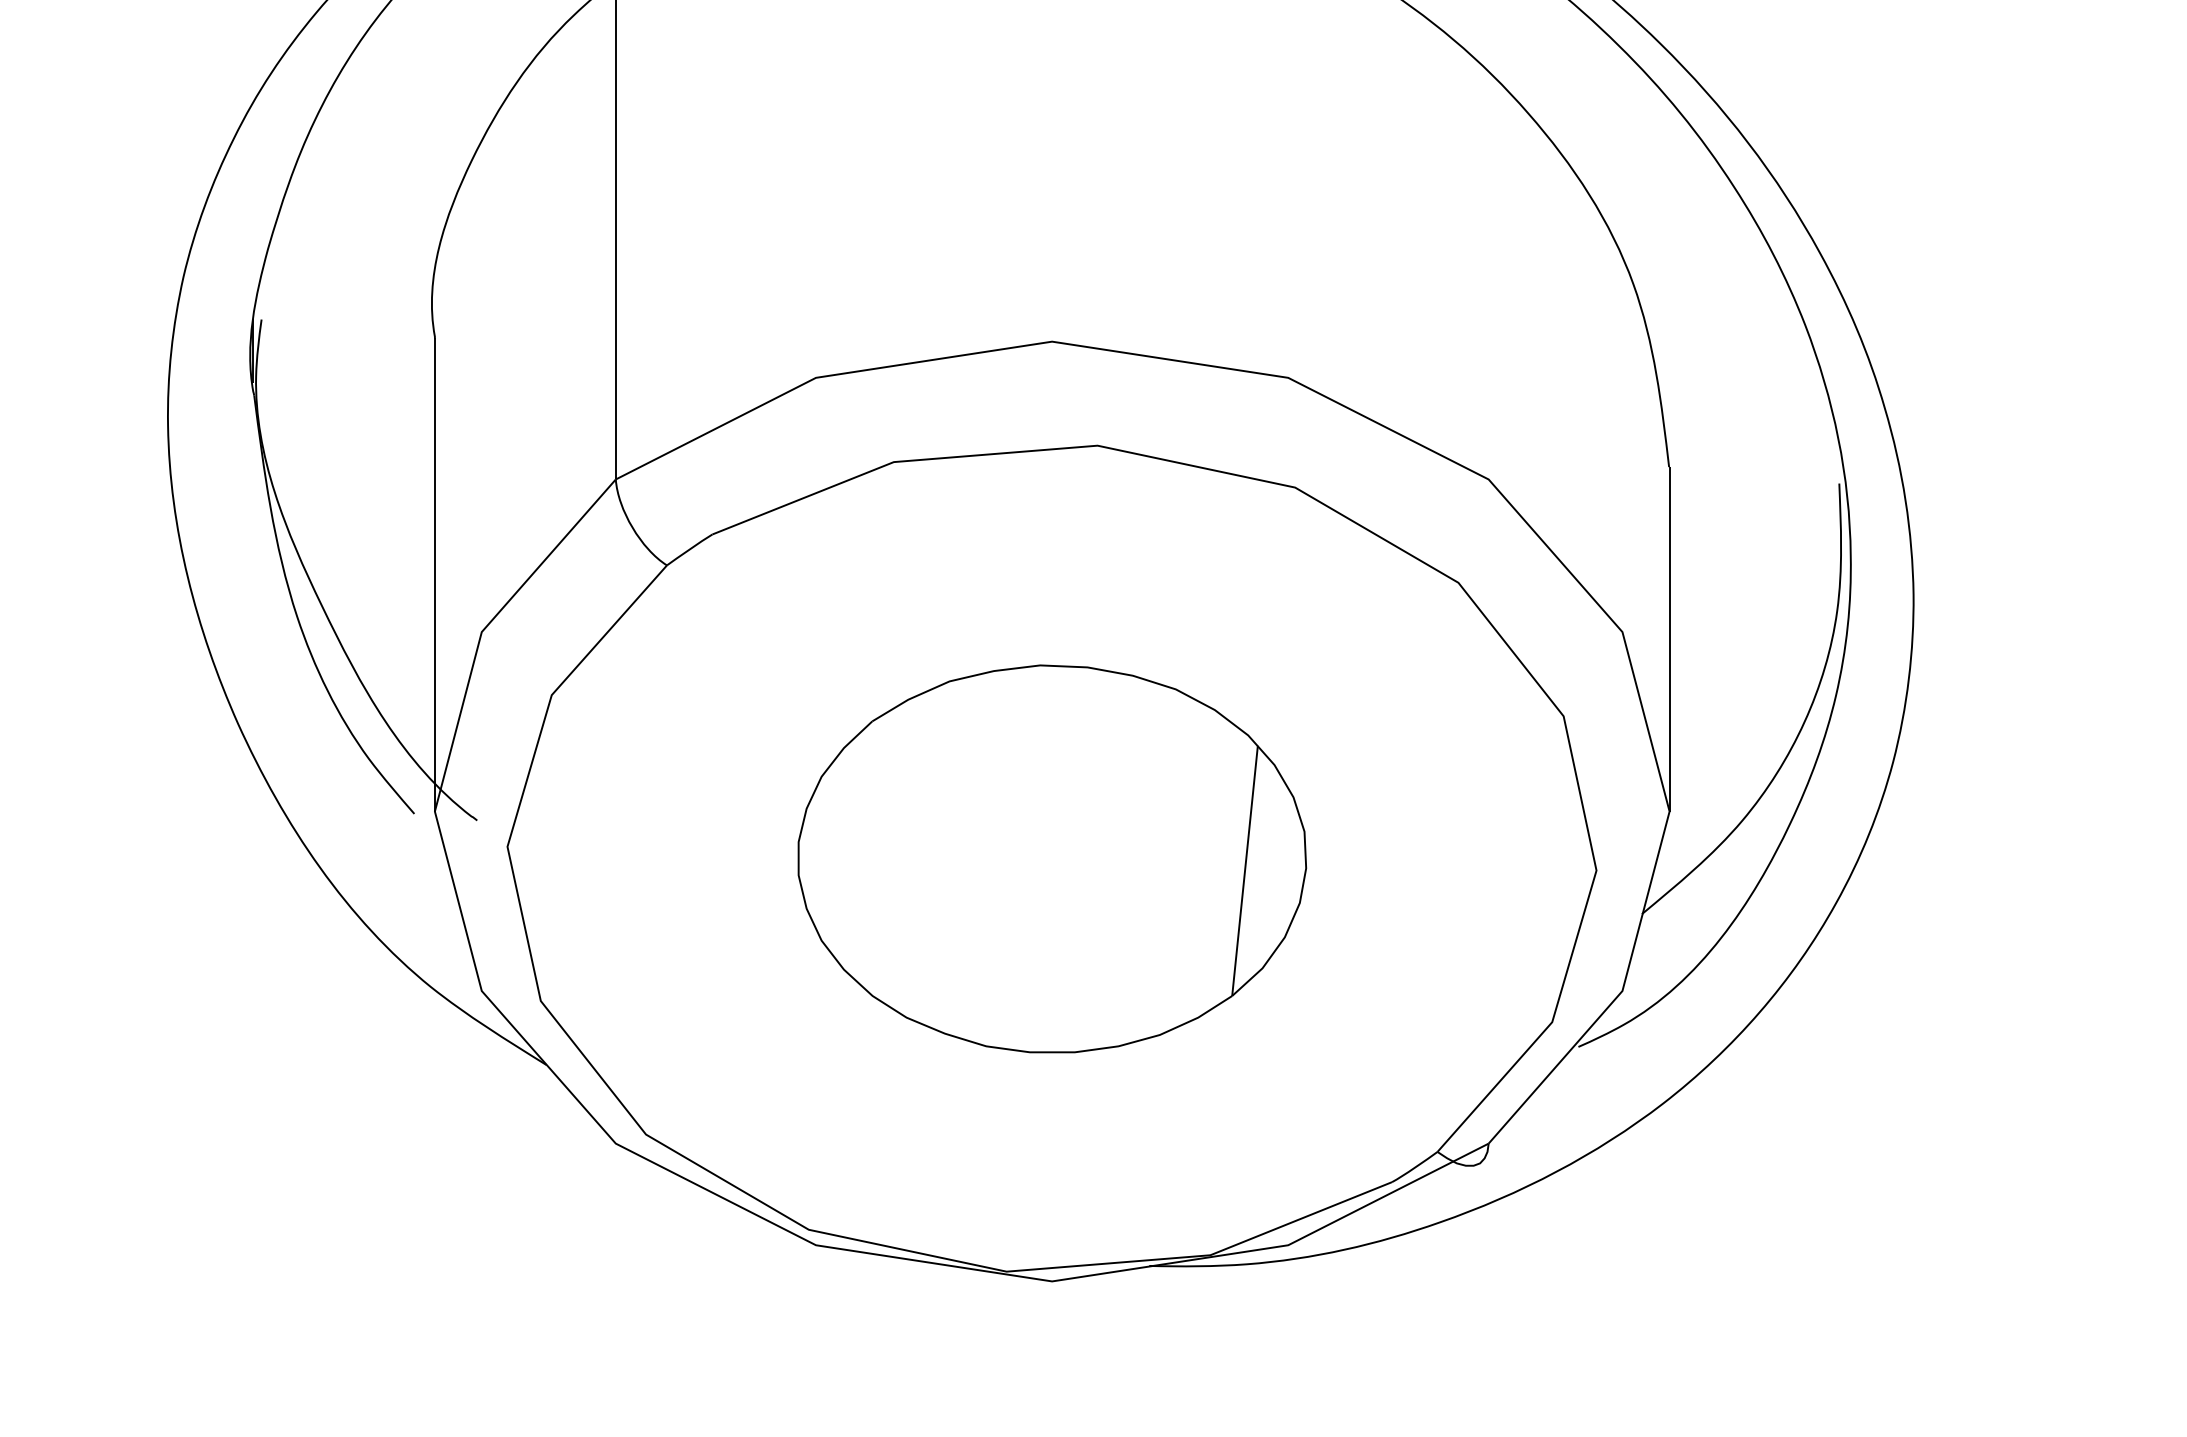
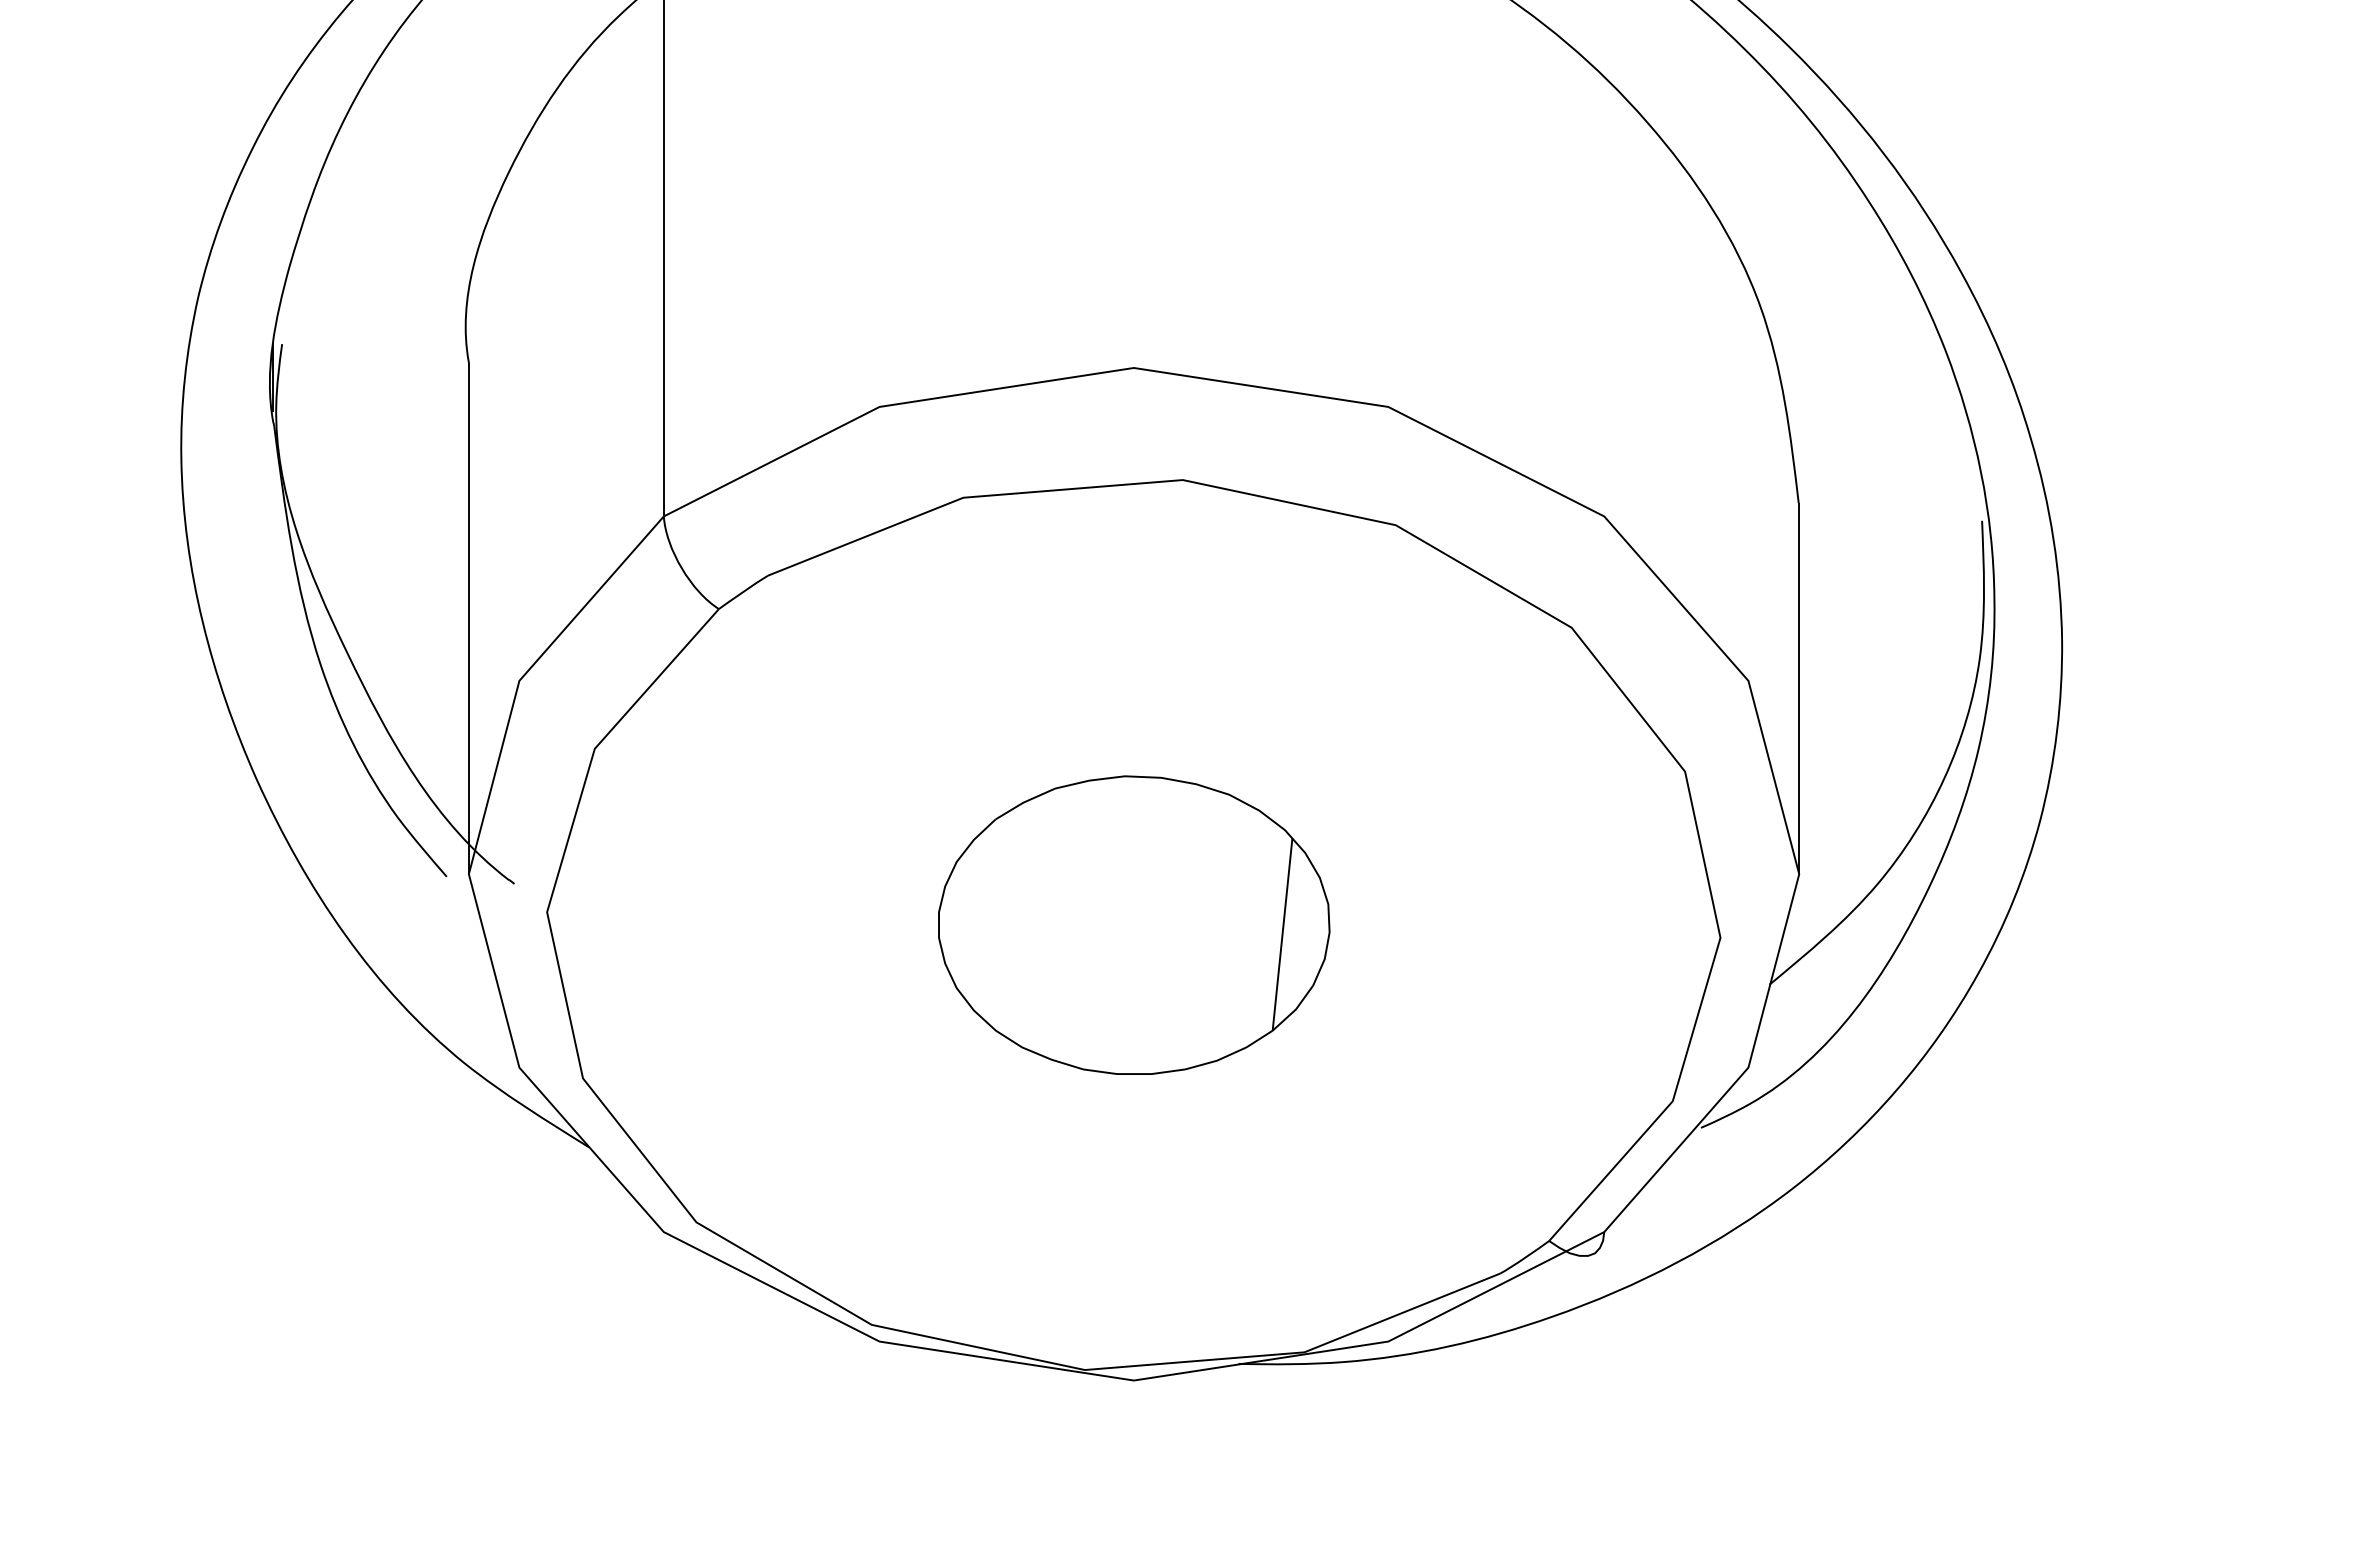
part: (1052, 858) -> (1134, 924), size x0.71

